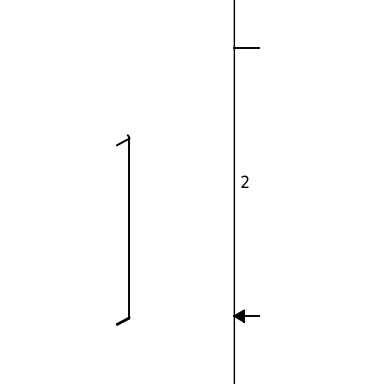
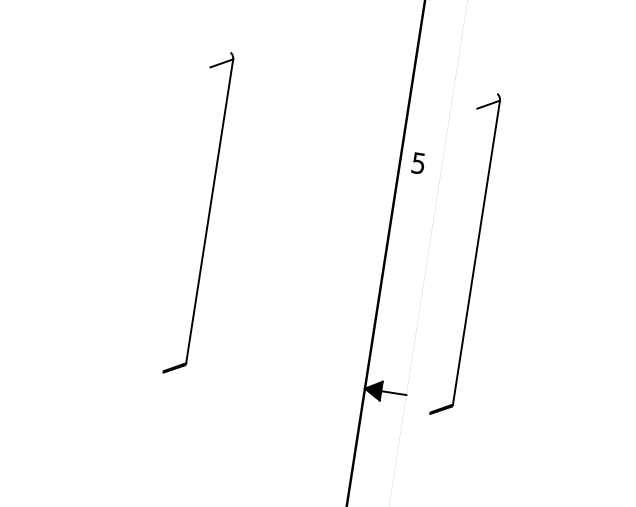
text: (244, 181) -> (417, 162), 2 -> 5
part: (280, 229) -> (466, 253), added

